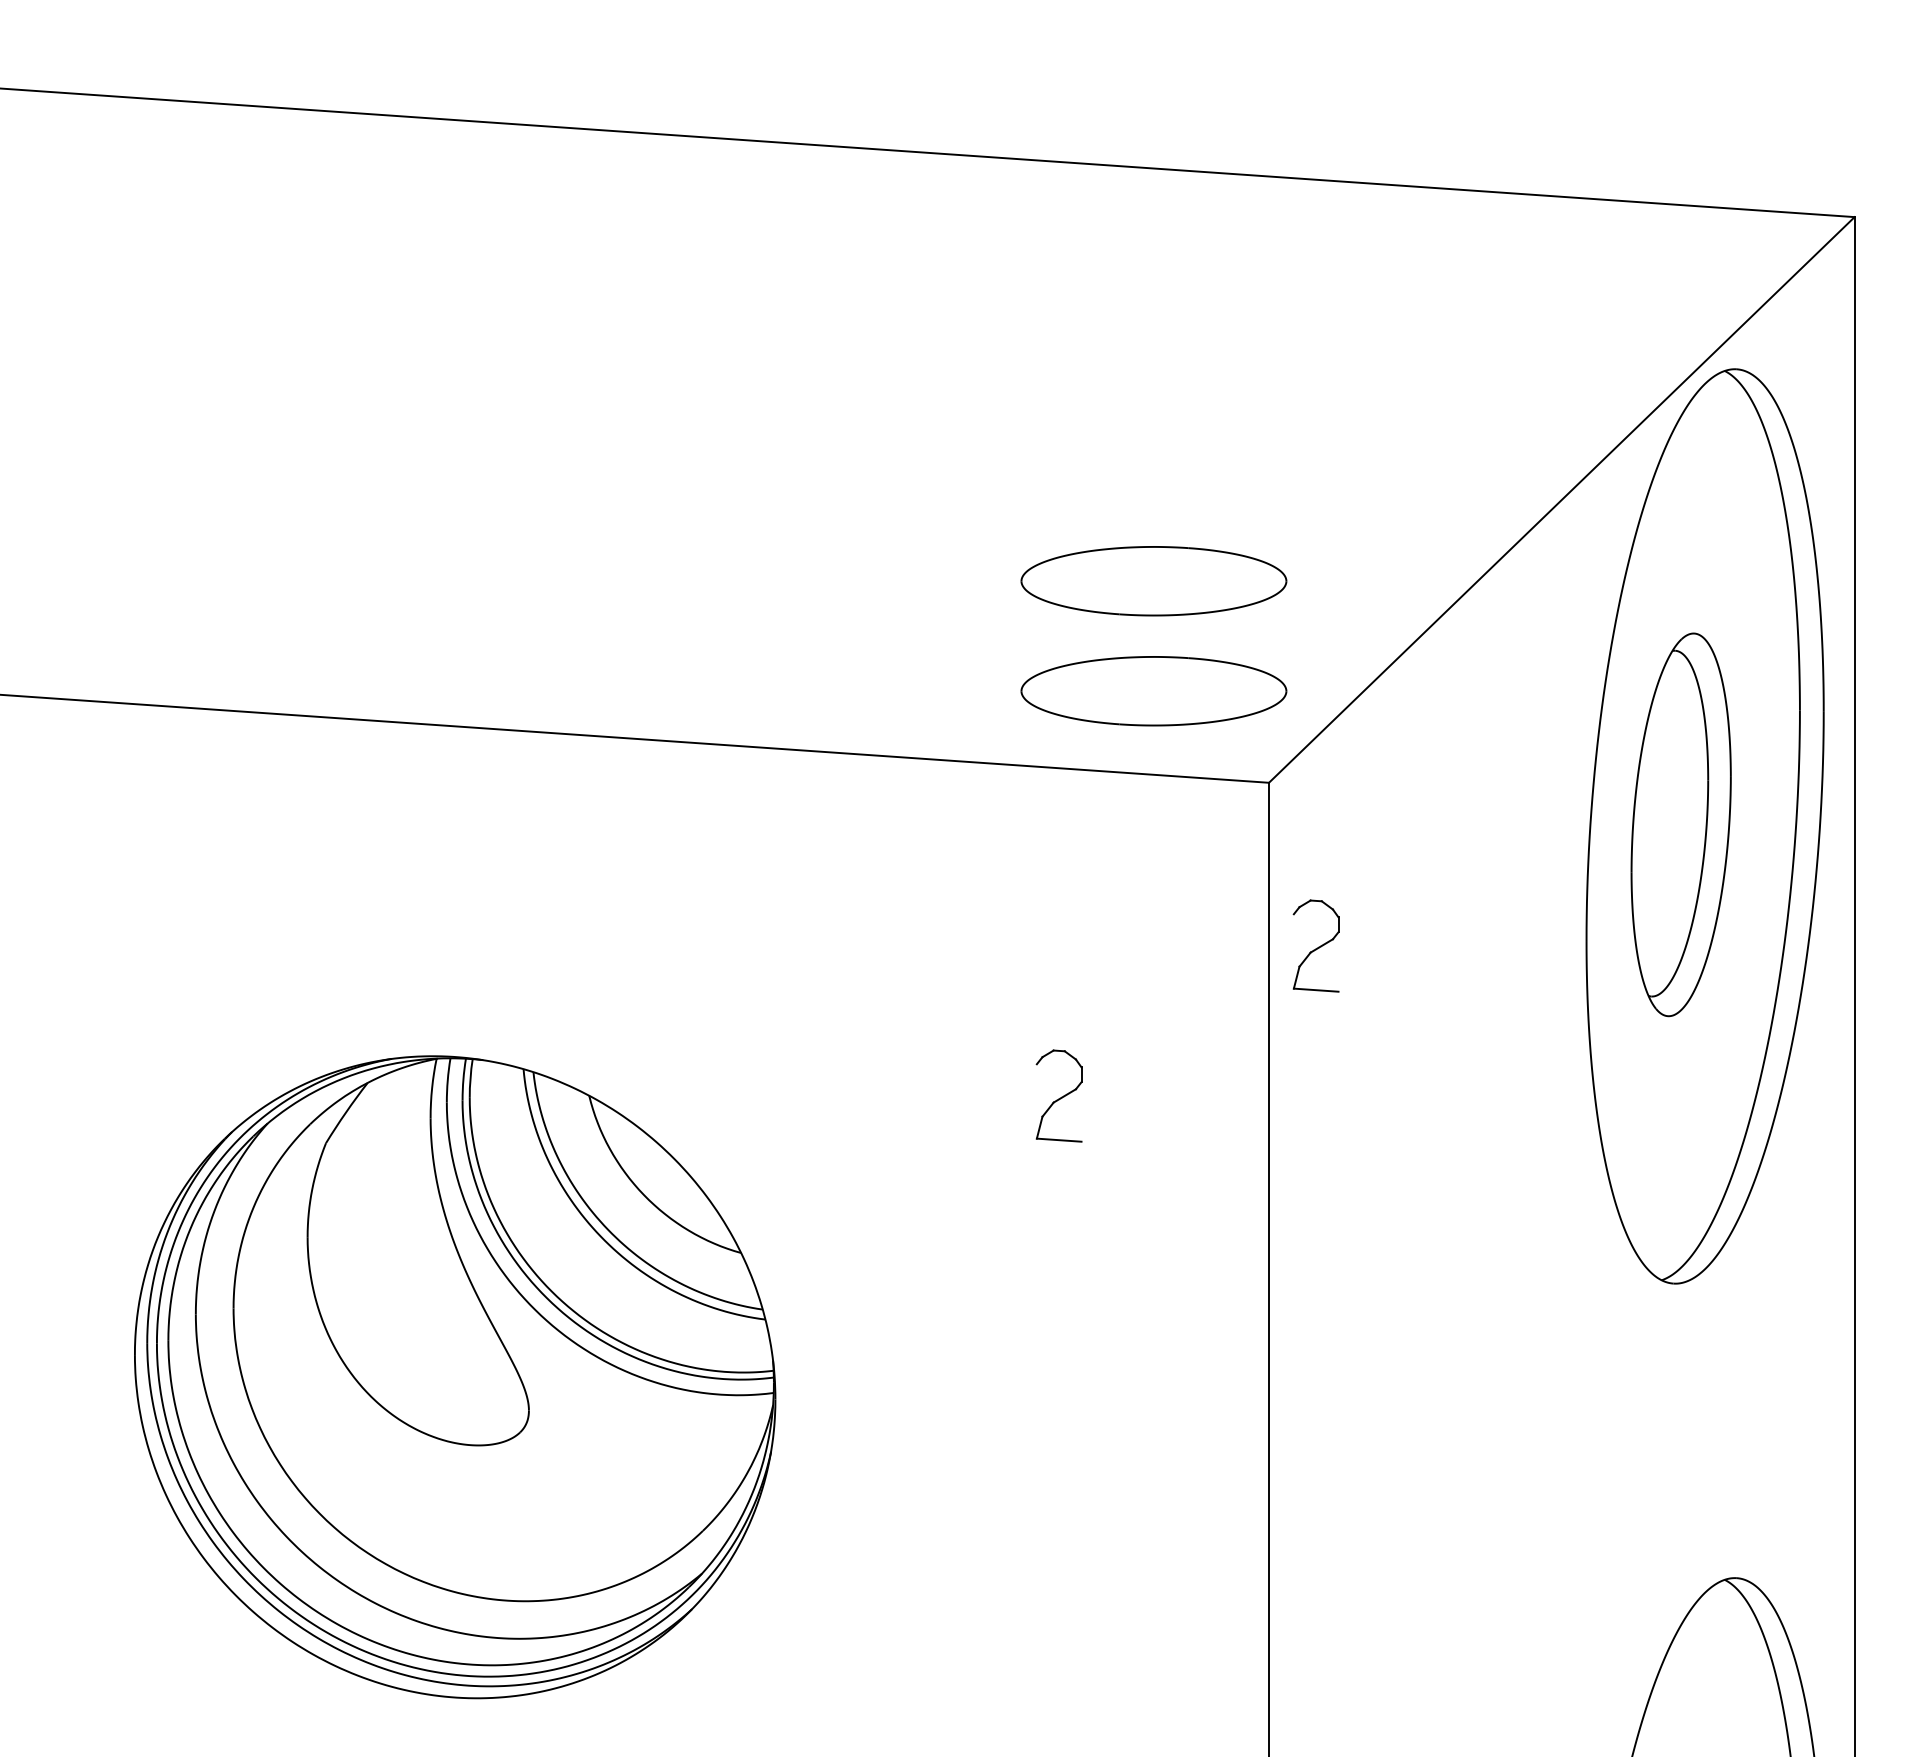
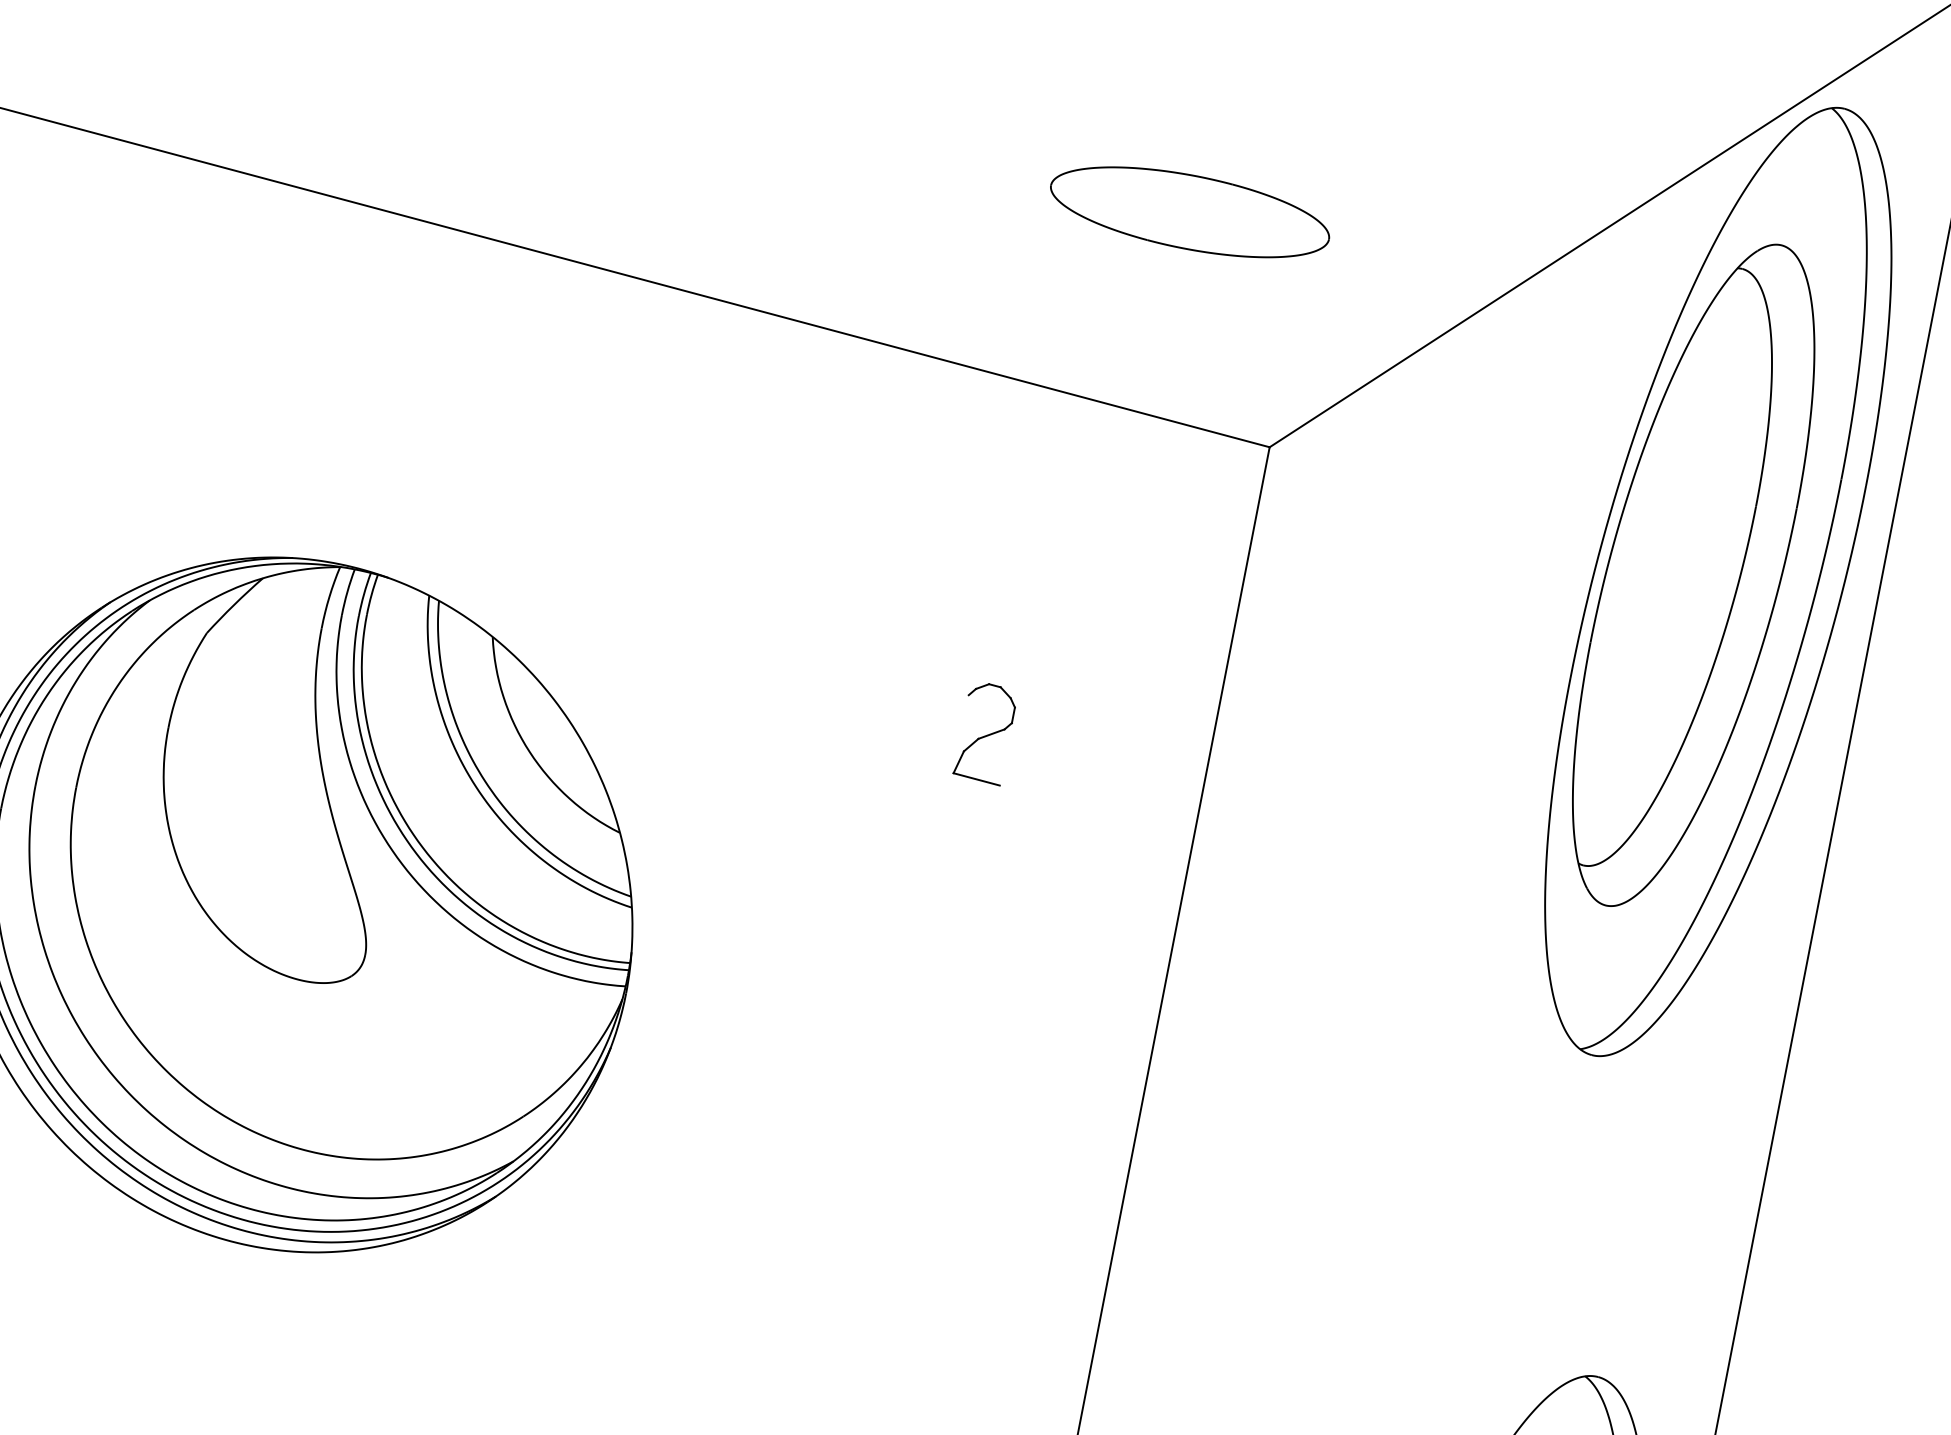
part: (1153, 691) -> (1167, 327), removed
part: (1680, 824) -> (1692, 574), size x1.67
part: (1315, 945) -> (1285, 627), removed

